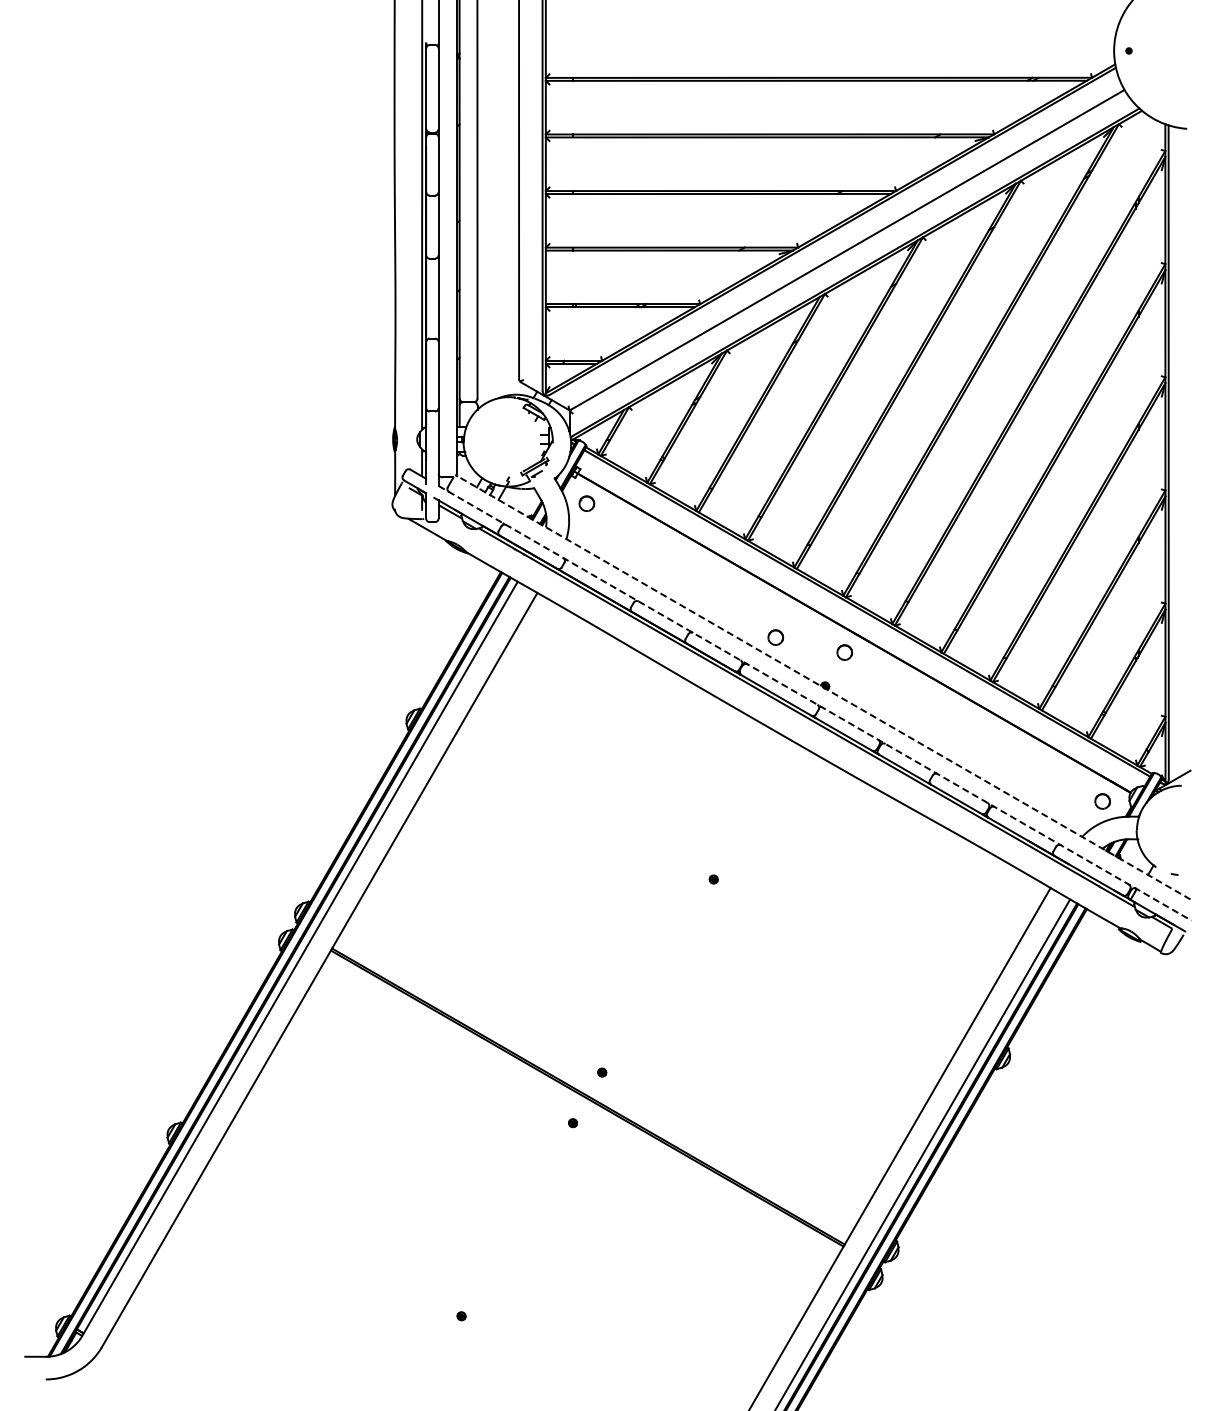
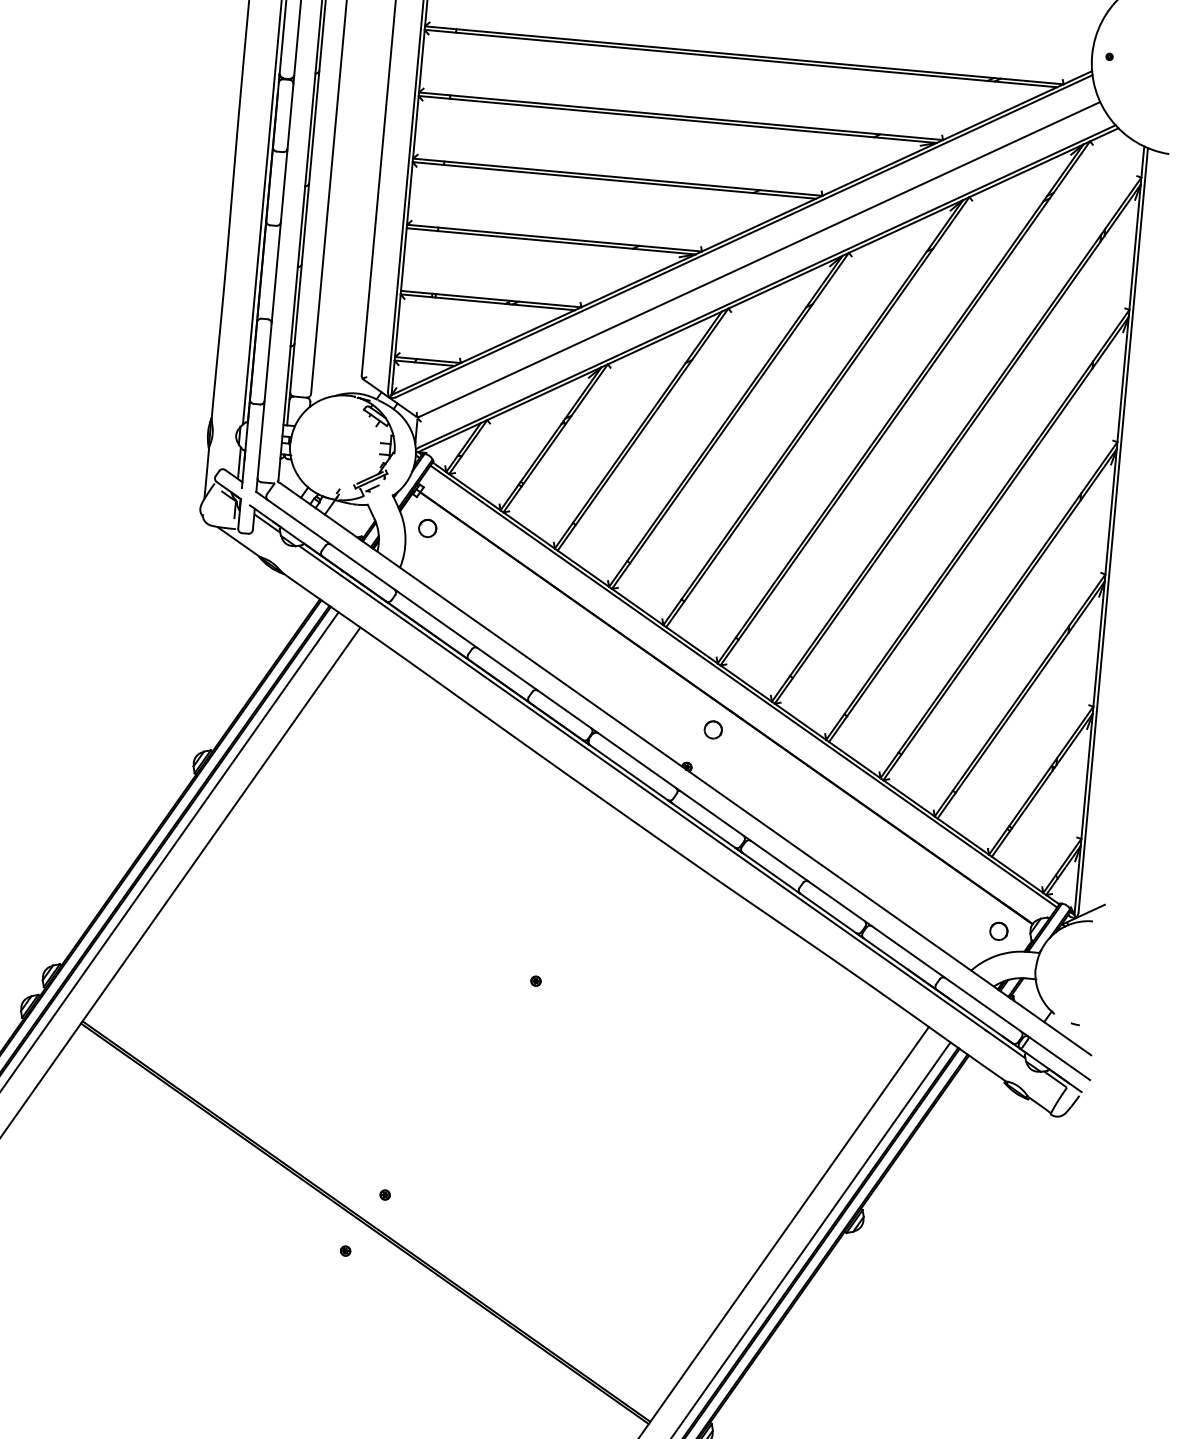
part: (775, 637) -> (633, 704), removed
line: (824, 688) -> (685, 769), dashed -> solid
line: (815, 703) -> (673, 786), dashed -> solid

